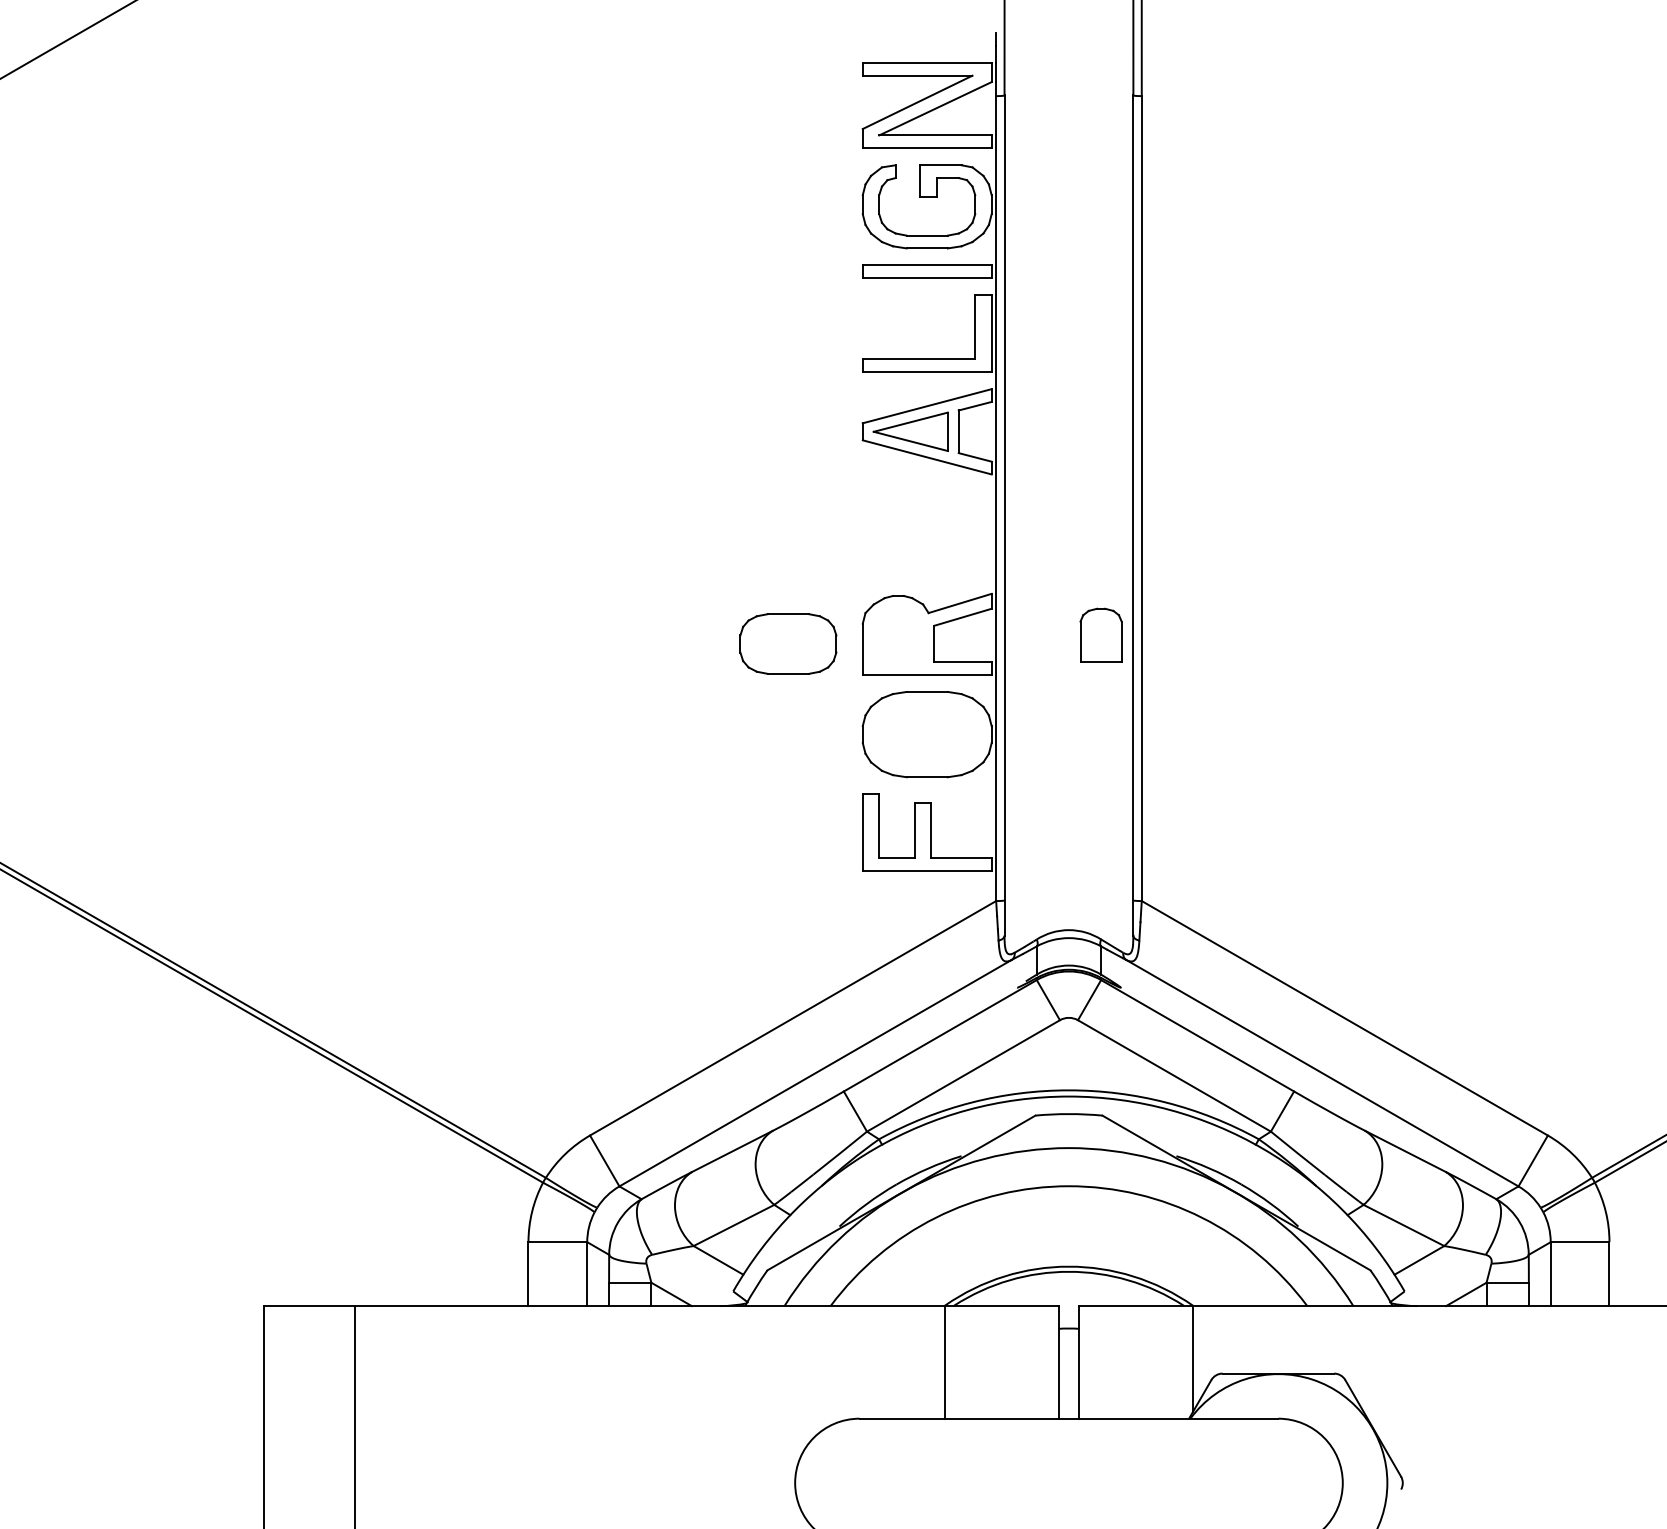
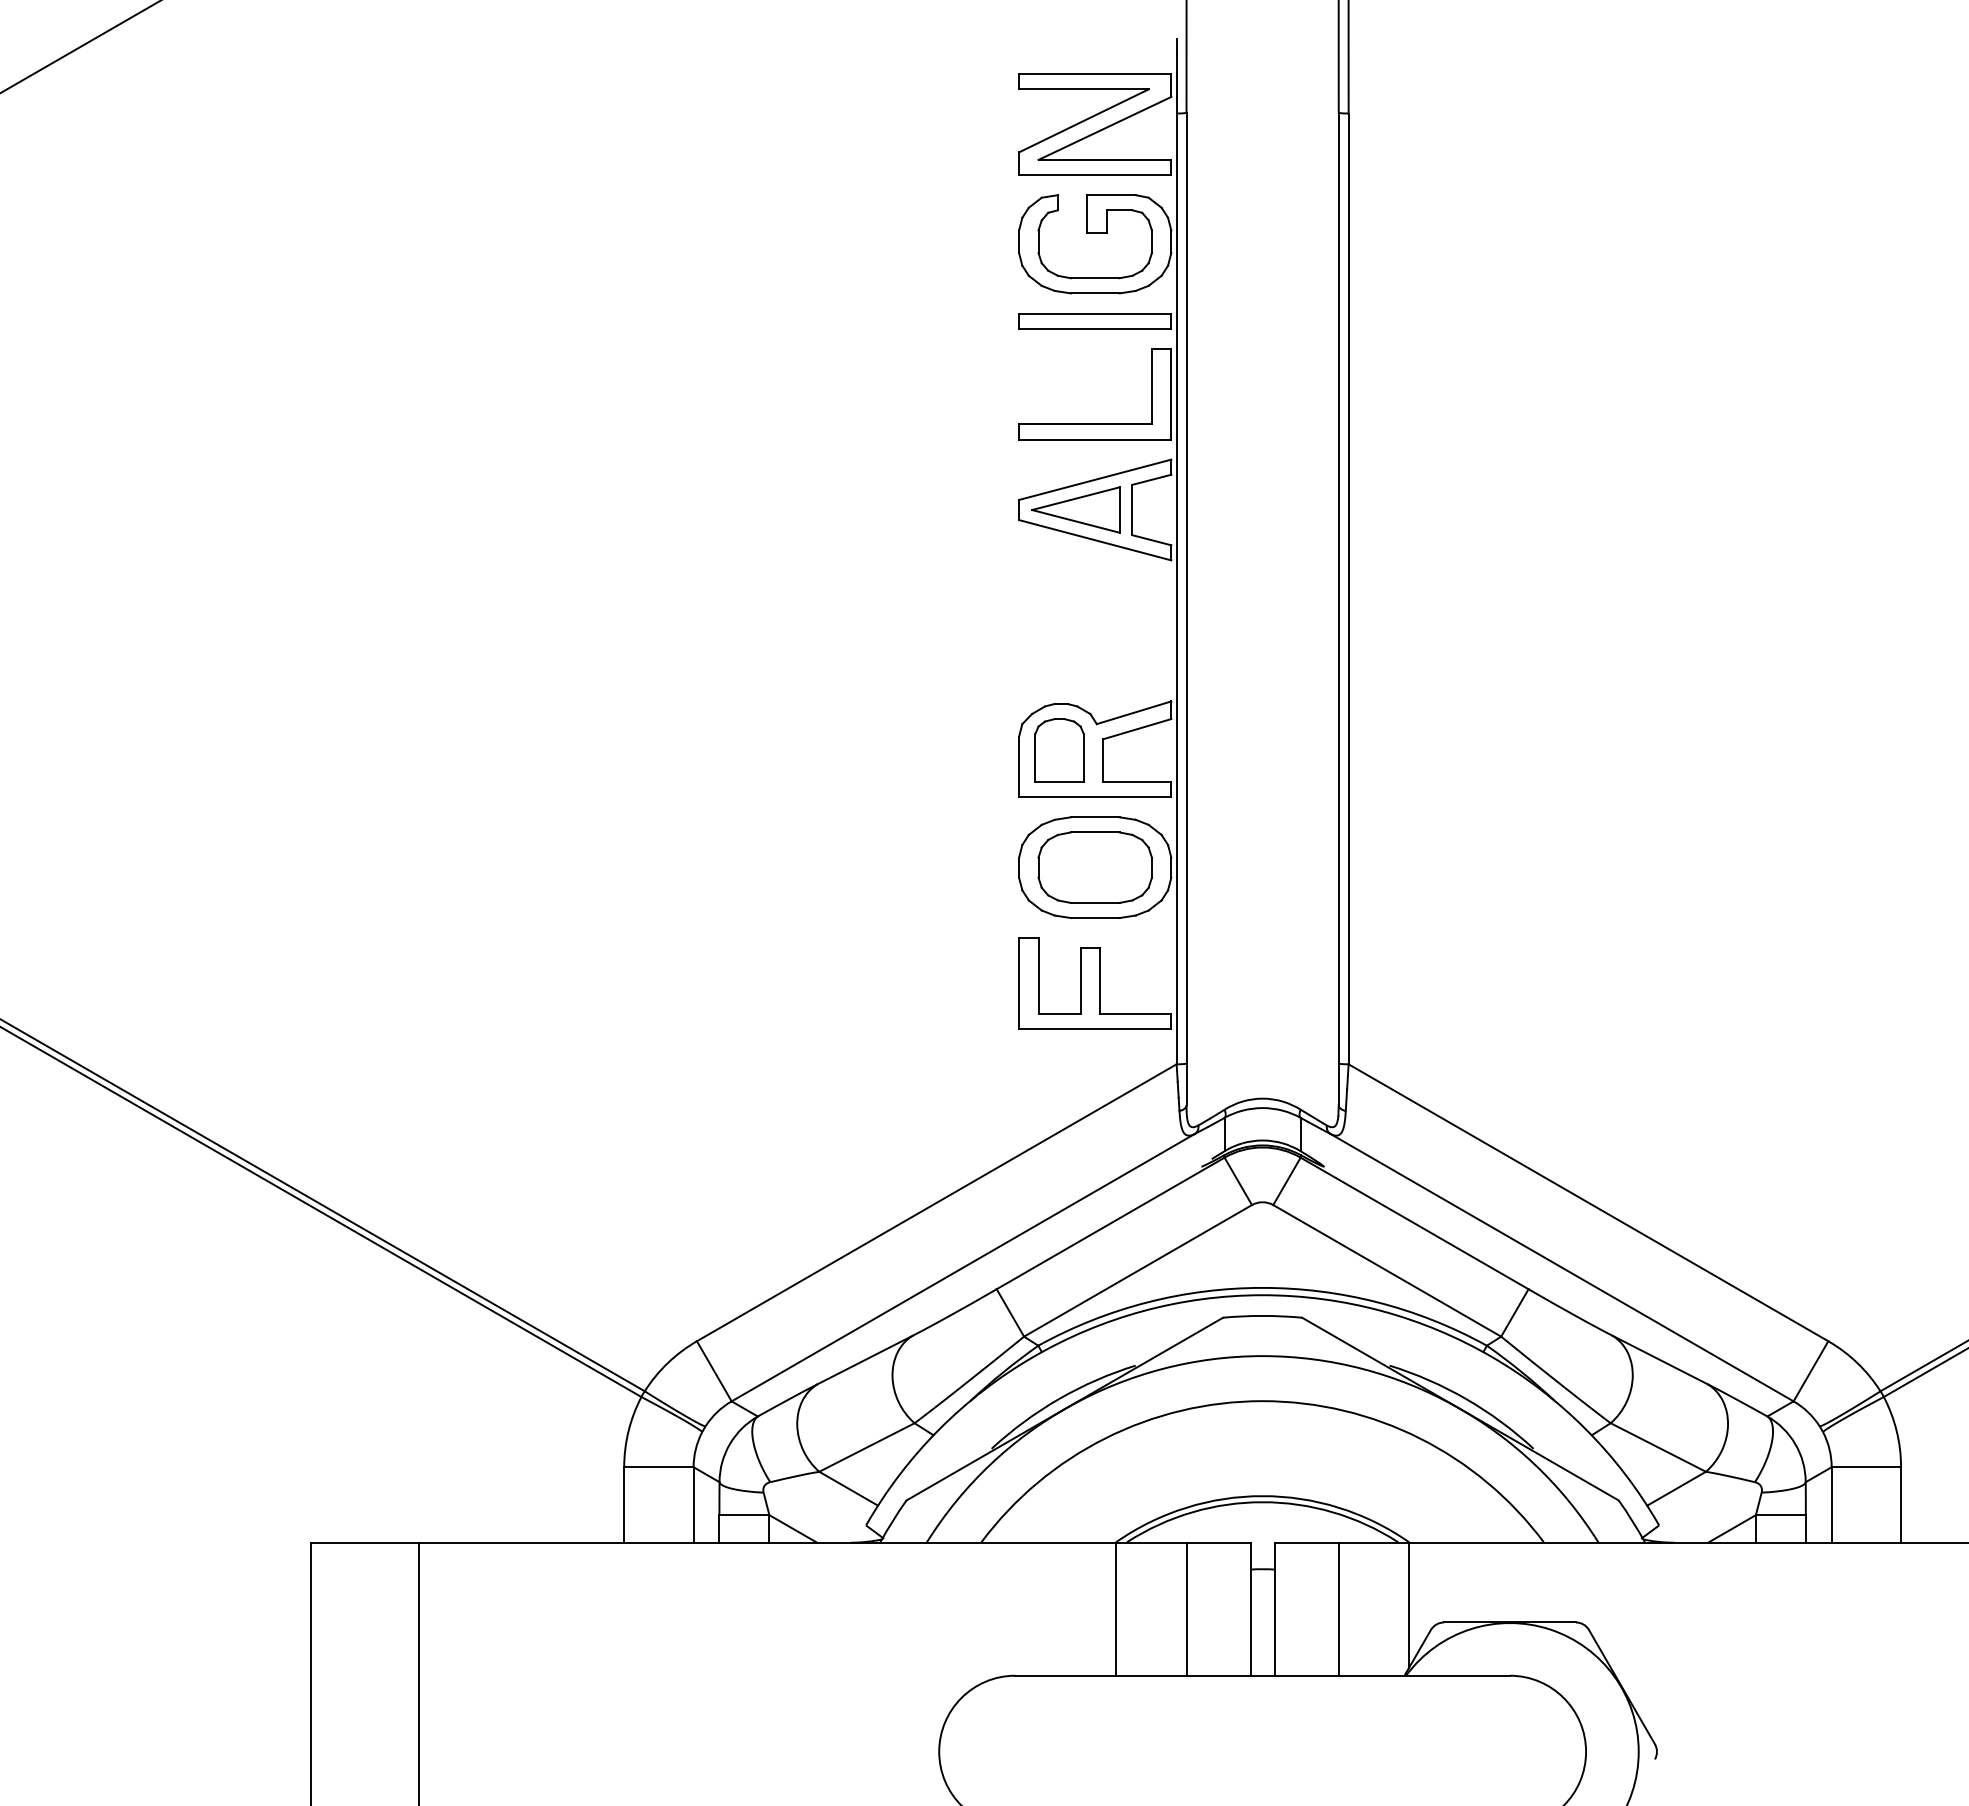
part: (1101, 635) -> (1059, 750), moved
part: (787, 643) -> (1094, 867), moved
line: (1004, 1361) -> (1186, 1608), added
line: (1133, 1361) -> (1338, 1608), added

